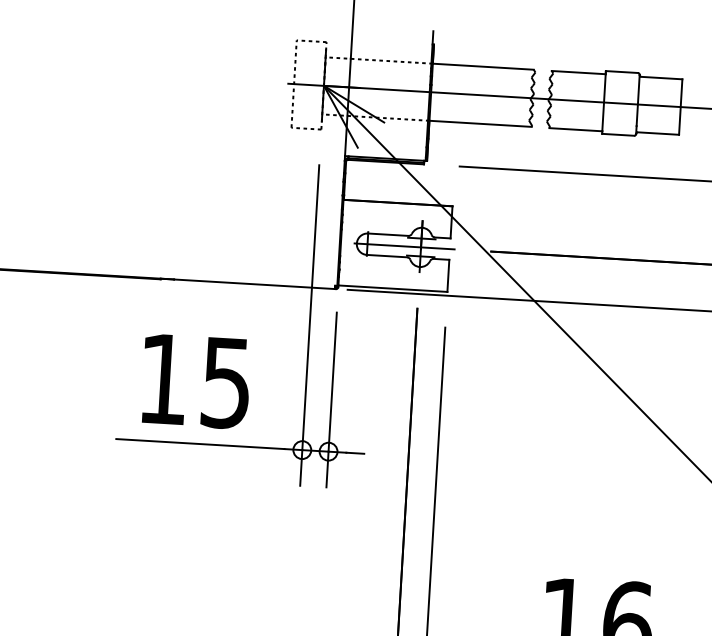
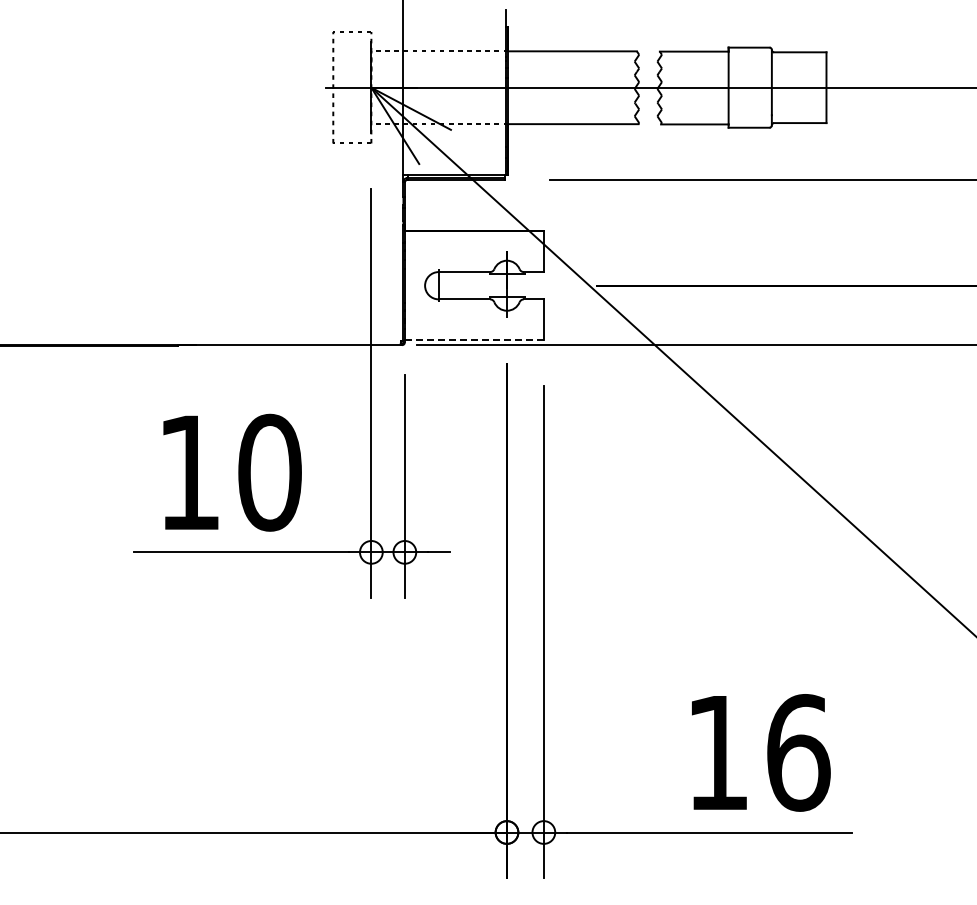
line: (405, 246) -> (486, 285), removed
line: (393, 288) -> (474, 340), solid -> dashed
text: (226, 382) -> (269, 472), 15 -> 10

